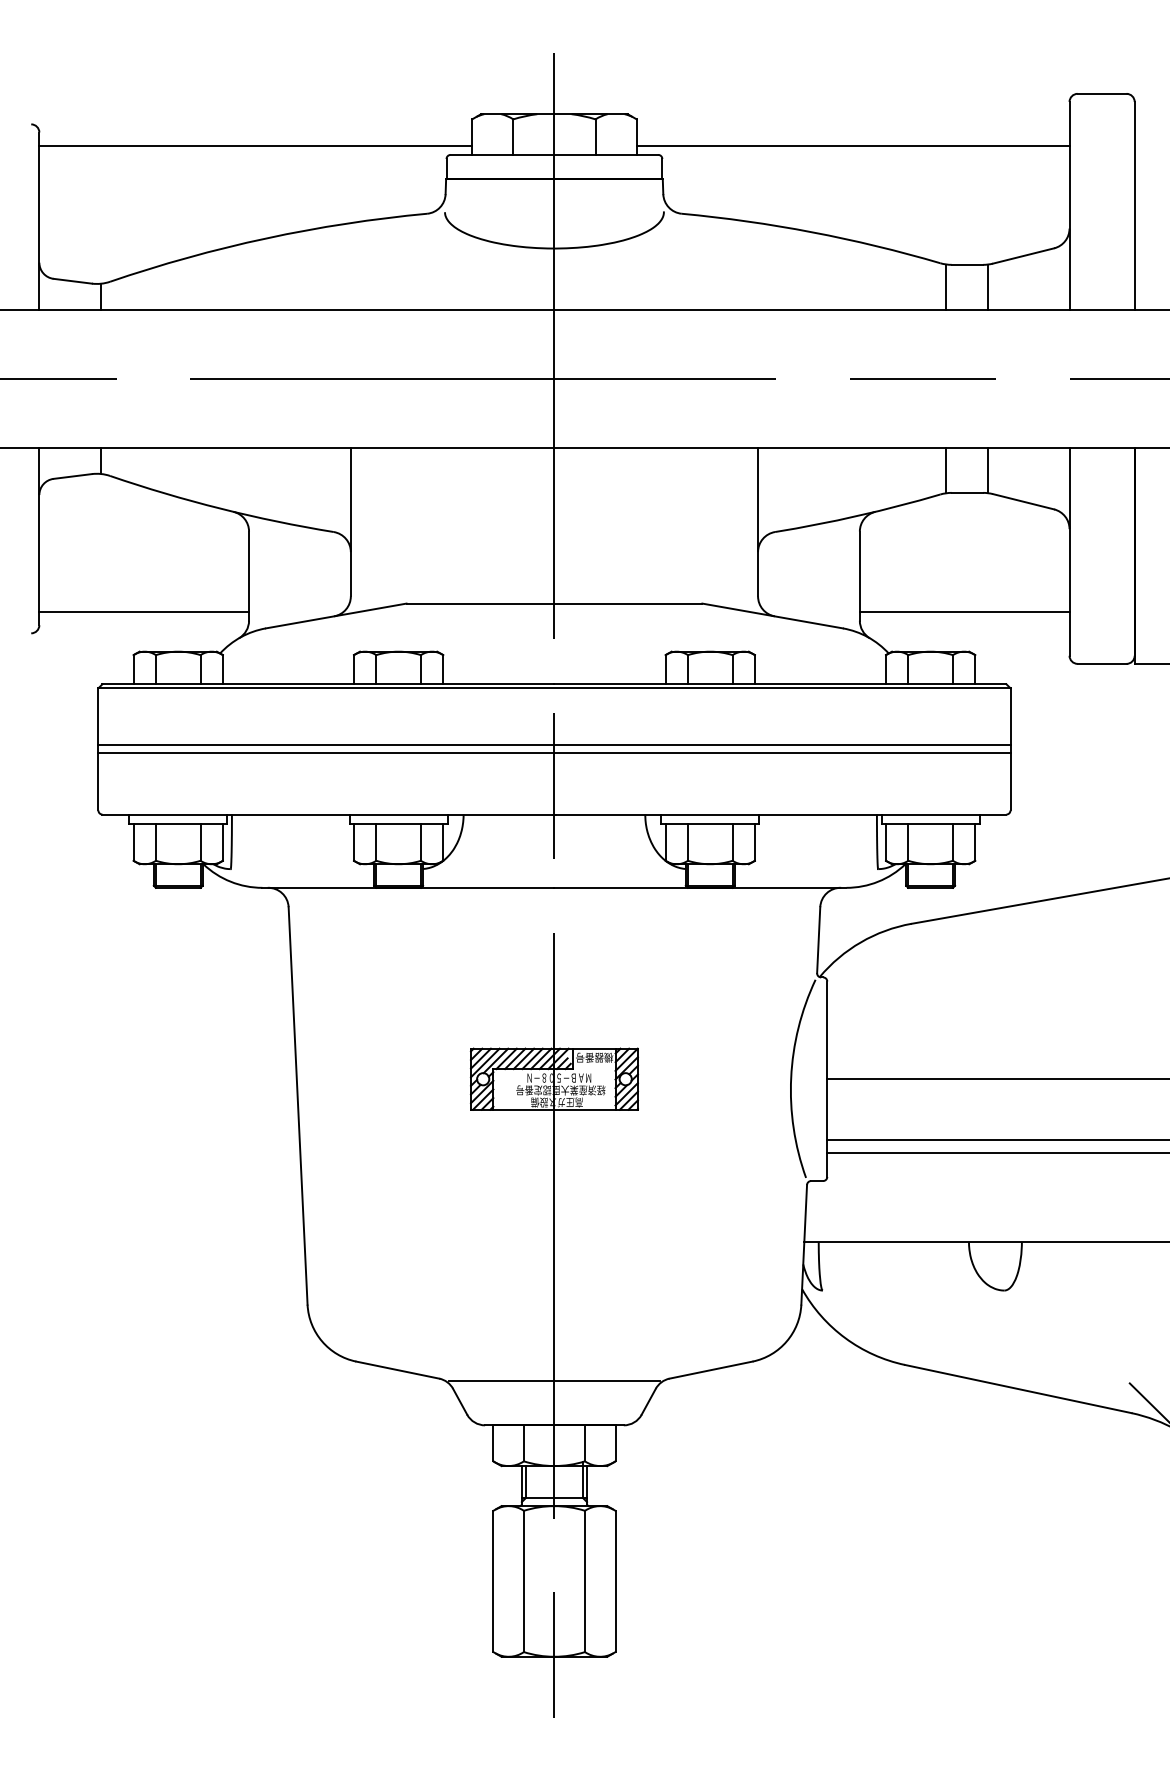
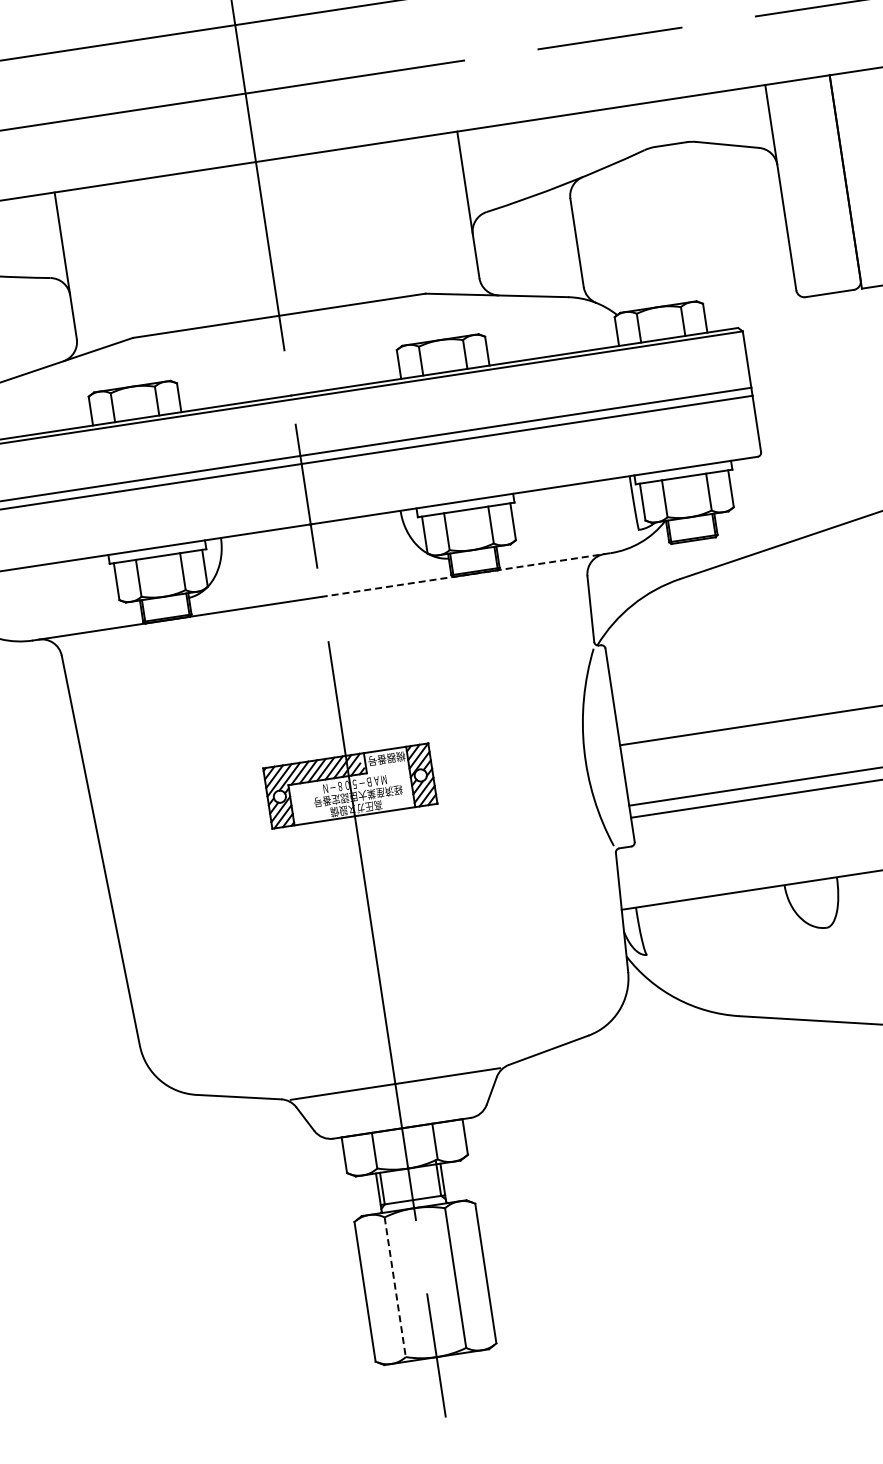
line: (945, 470) -> (645, 125), removed
line: (988, 470) -> (688, 119), removed
line: (964, 611) -> (685, 262), removed
line: (699, 887) -> (465, 574), solid -> dashed
line: (523, 1581) -> (394, 1287), solid -> dashed

